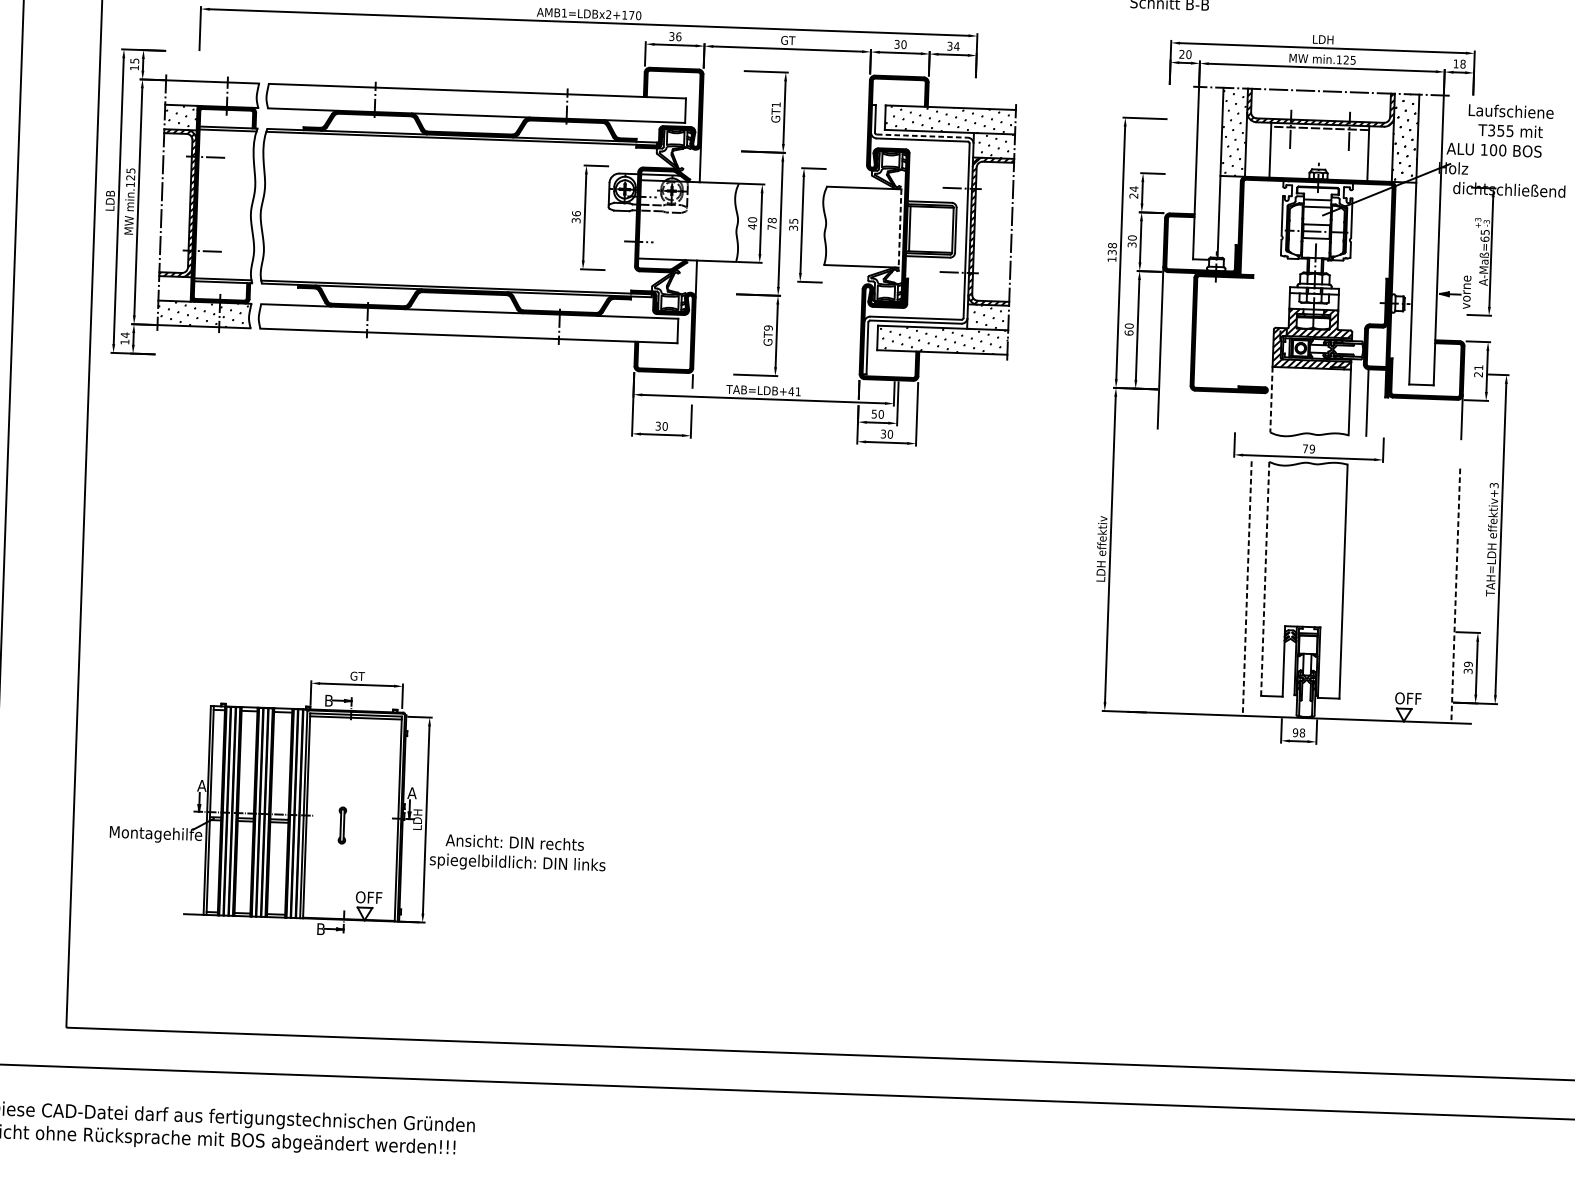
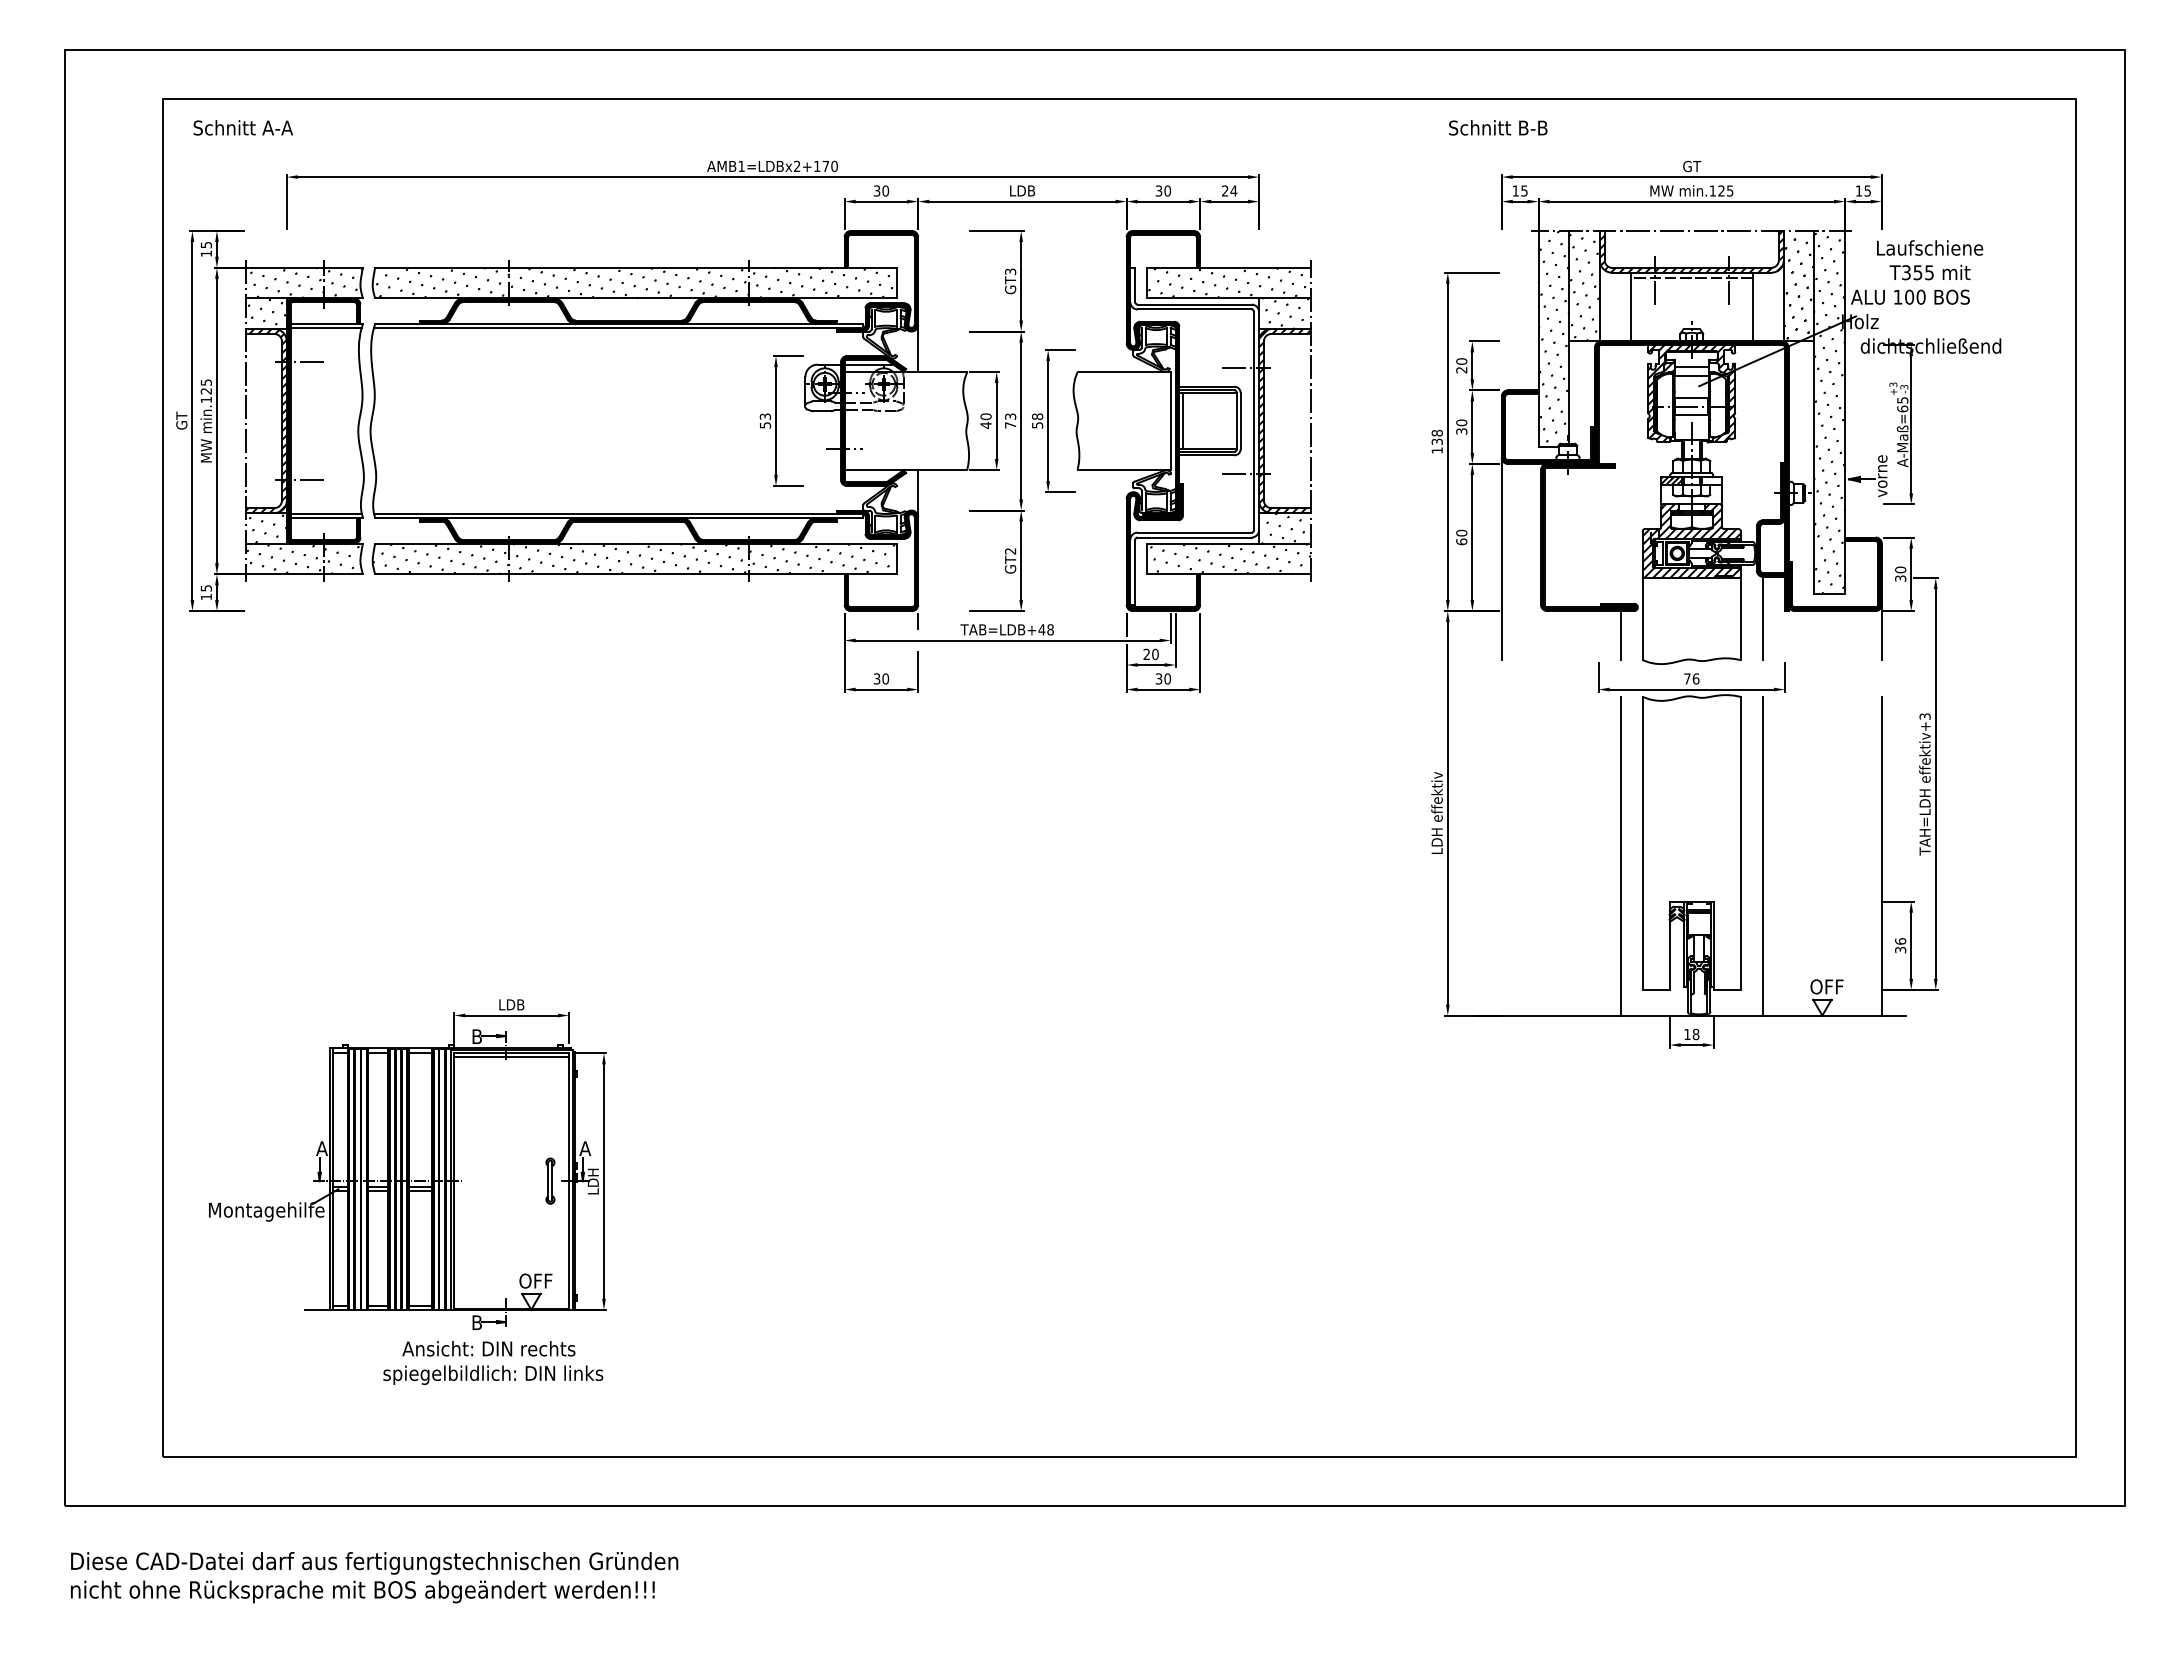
text: (678, 36) -> (885, 190), 36 -> 30
text: (1323, 39) -> (1691, 166), LDH -> GT
text: (788, 40) -> (1022, 190), GT -> LDB
text: (950, 46) -> (1225, 191), 34 -> 24
text: (1184, 54) -> (1519, 190), 20 -> 15
text: (1462, 63) -> (1867, 190), 18 -> 15
hatch: (212, 93) -> (304, 282), added
hatch: (476, 102) -> (635, 282), added
text: (776, 104) -> (1010, 271), GT1 -> GT3
line: (923, 136) -> (1195, 304), dashed -> solid
hatch: (1208, 173) -> (1553, 338), added
text: (1133, 189) -> (1461, 361), 24 -> 20
text: (110, 200) -> (181, 420), LDB -> GT
text: (576, 216) -> (765, 420), 36 -> 53
text: (772, 220) -> (1010, 416), 78 -> 73
hatch: (1316, 220) -> (1691, 393), added
text: (793, 224) -> (1037, 420), 35 -> 58
line: (899, 228) -> (1170, 421), dashed -> solid
hatch: (1426, 240) -> (1829, 413), added
hatch: (175, 288) -> (267, 527), added
hatch: (1298, 289) -> (1671, 480), added
hatch: (468, 323) -> (635, 558), added
text: (768, 328) -> (1010, 551), GT9 -> GT2
text: (125, 334) -> (206, 587), 14 -> 15
text: (1478, 370) -> (1900, 573), 21 -> 30
text: (798, 391) -> (1050, 629), TAB=LDB+41 -> TAB=LDB+48
line: (1271, 400) -> (1642, 619), dashed -> solid
line: (1253, 412) -> (1620, 635), added
text: (874, 414) -> (1146, 654), 50 -> 20
text: (1311, 448) -> (1695, 678), 79 -> 76
line: (1264, 578) -> (1642, 843), dashed -> solid
line: (1247, 588) -> (1620, 856), dashed -> solid
line: (1360, 591) -> (1762, 855), added
line: (1455, 596) -> (1881, 856), dashed -> solid
text: (1468, 664) -> (1900, 941), 39 -> 36
text: (357, 676) -> (511, 1004), GT -> LDB
text: (1295, 732) -> (1687, 1034), 98 -> 18
part: (342, 825) -> (550, 1180), moved
text: (518, 853) -> (493, 1362), moved

